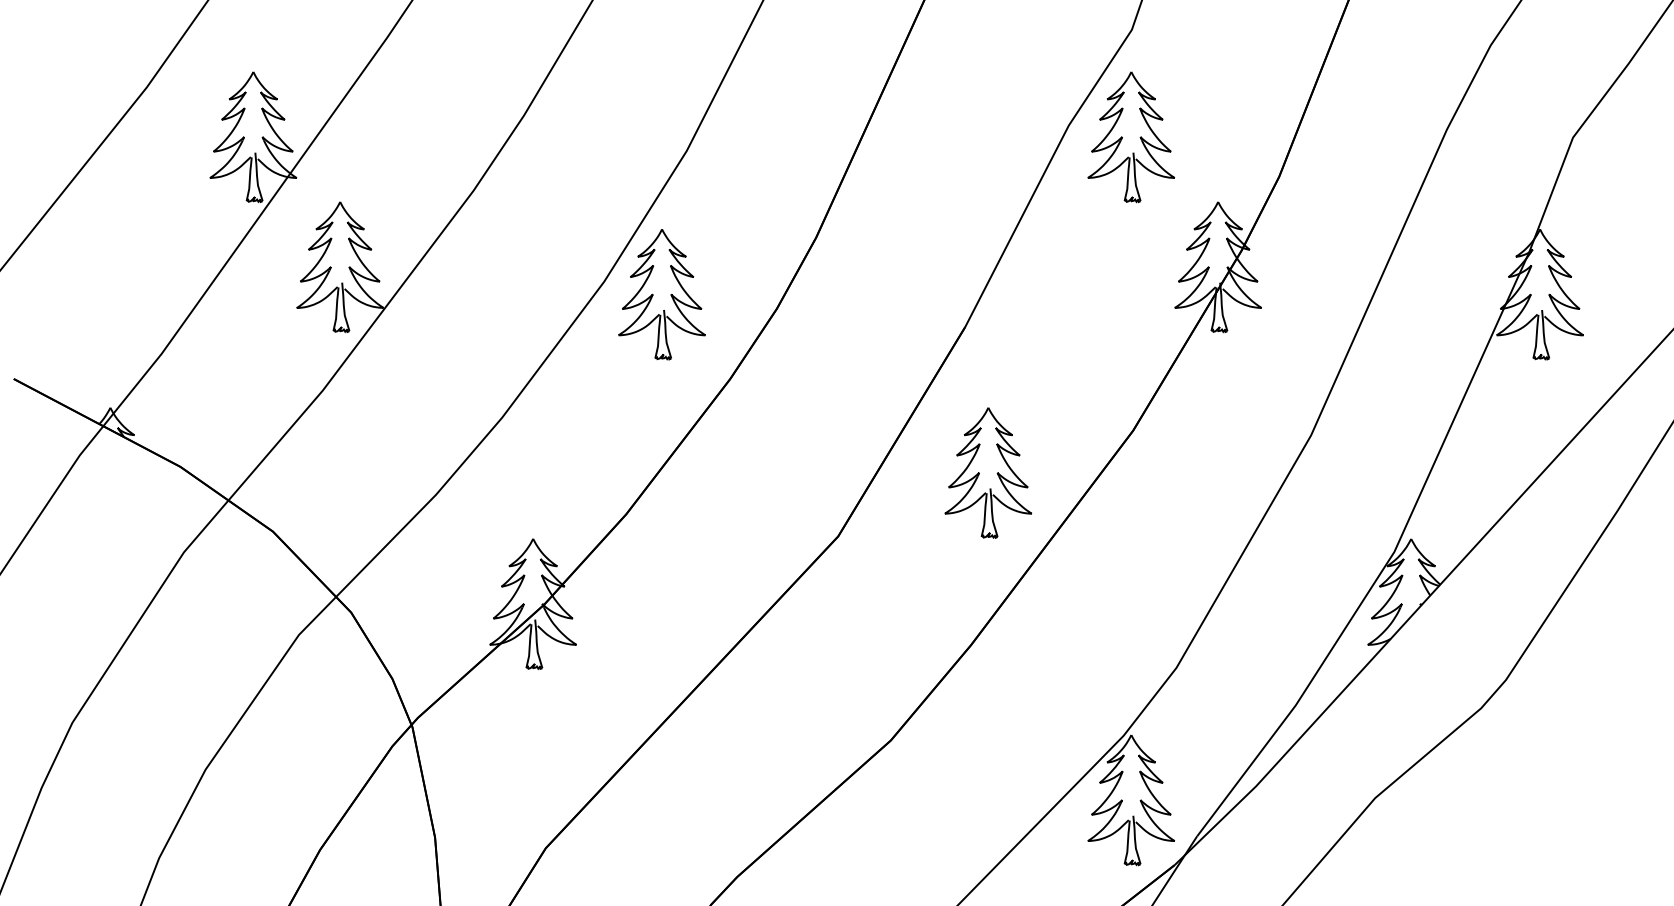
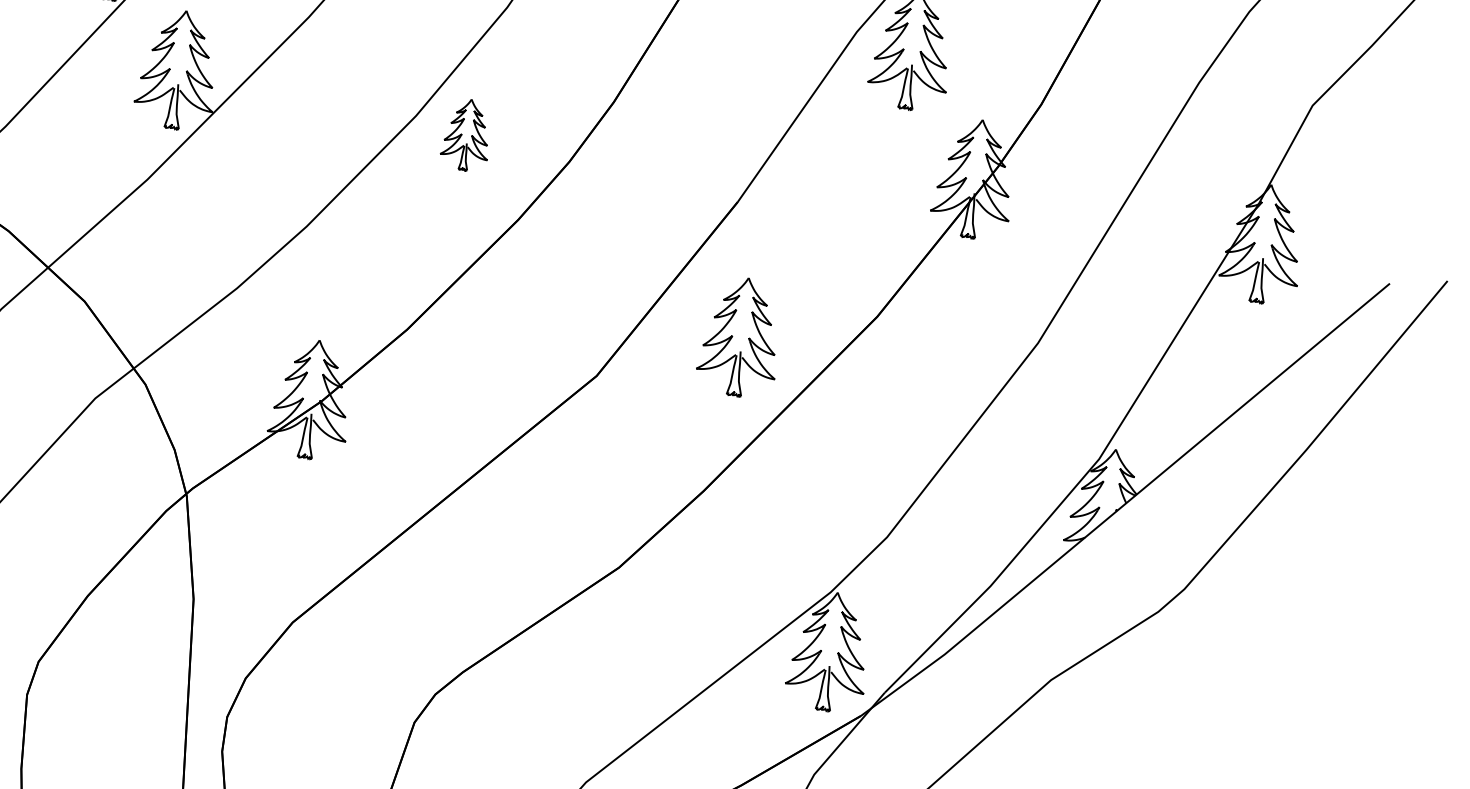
part: (661, 294) -> (466, 134), size x0.6

